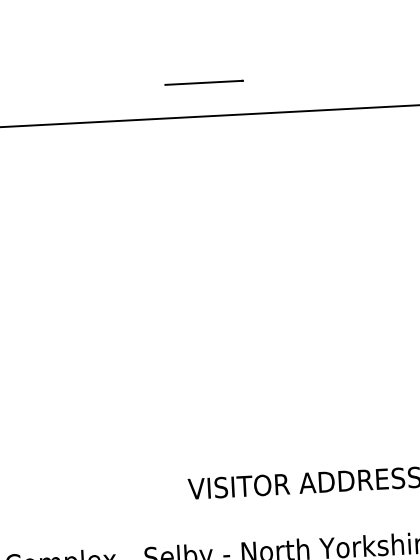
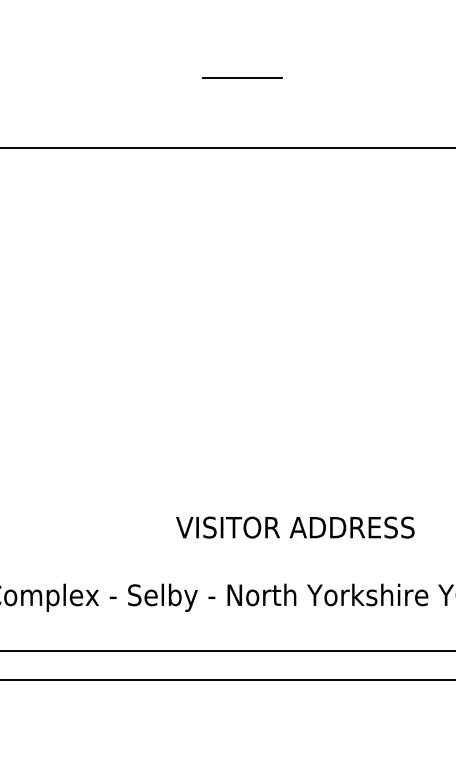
line: (204, 82) -> (242, 77), moved

